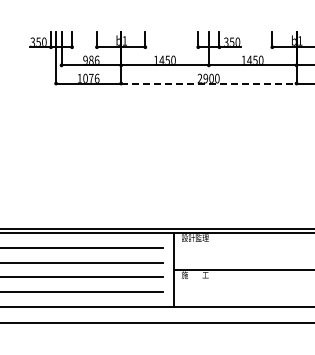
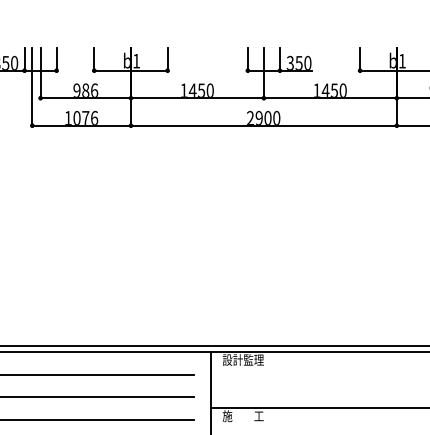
line: (208, 83) -> (263, 125), dashed -> solid

